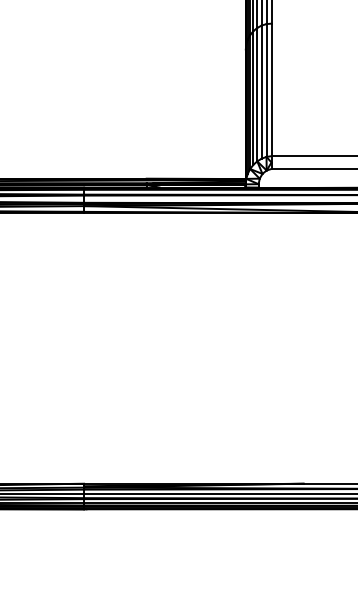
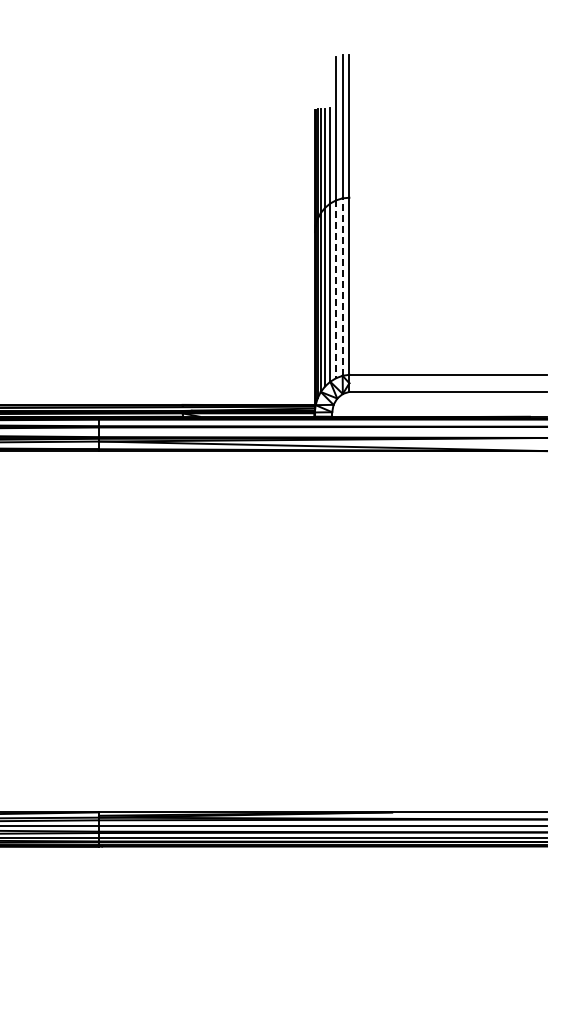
line: (266, 90) -> (342, 287), solid -> dashed
line: (261, 92) -> (336, 289), solid -> dashed

